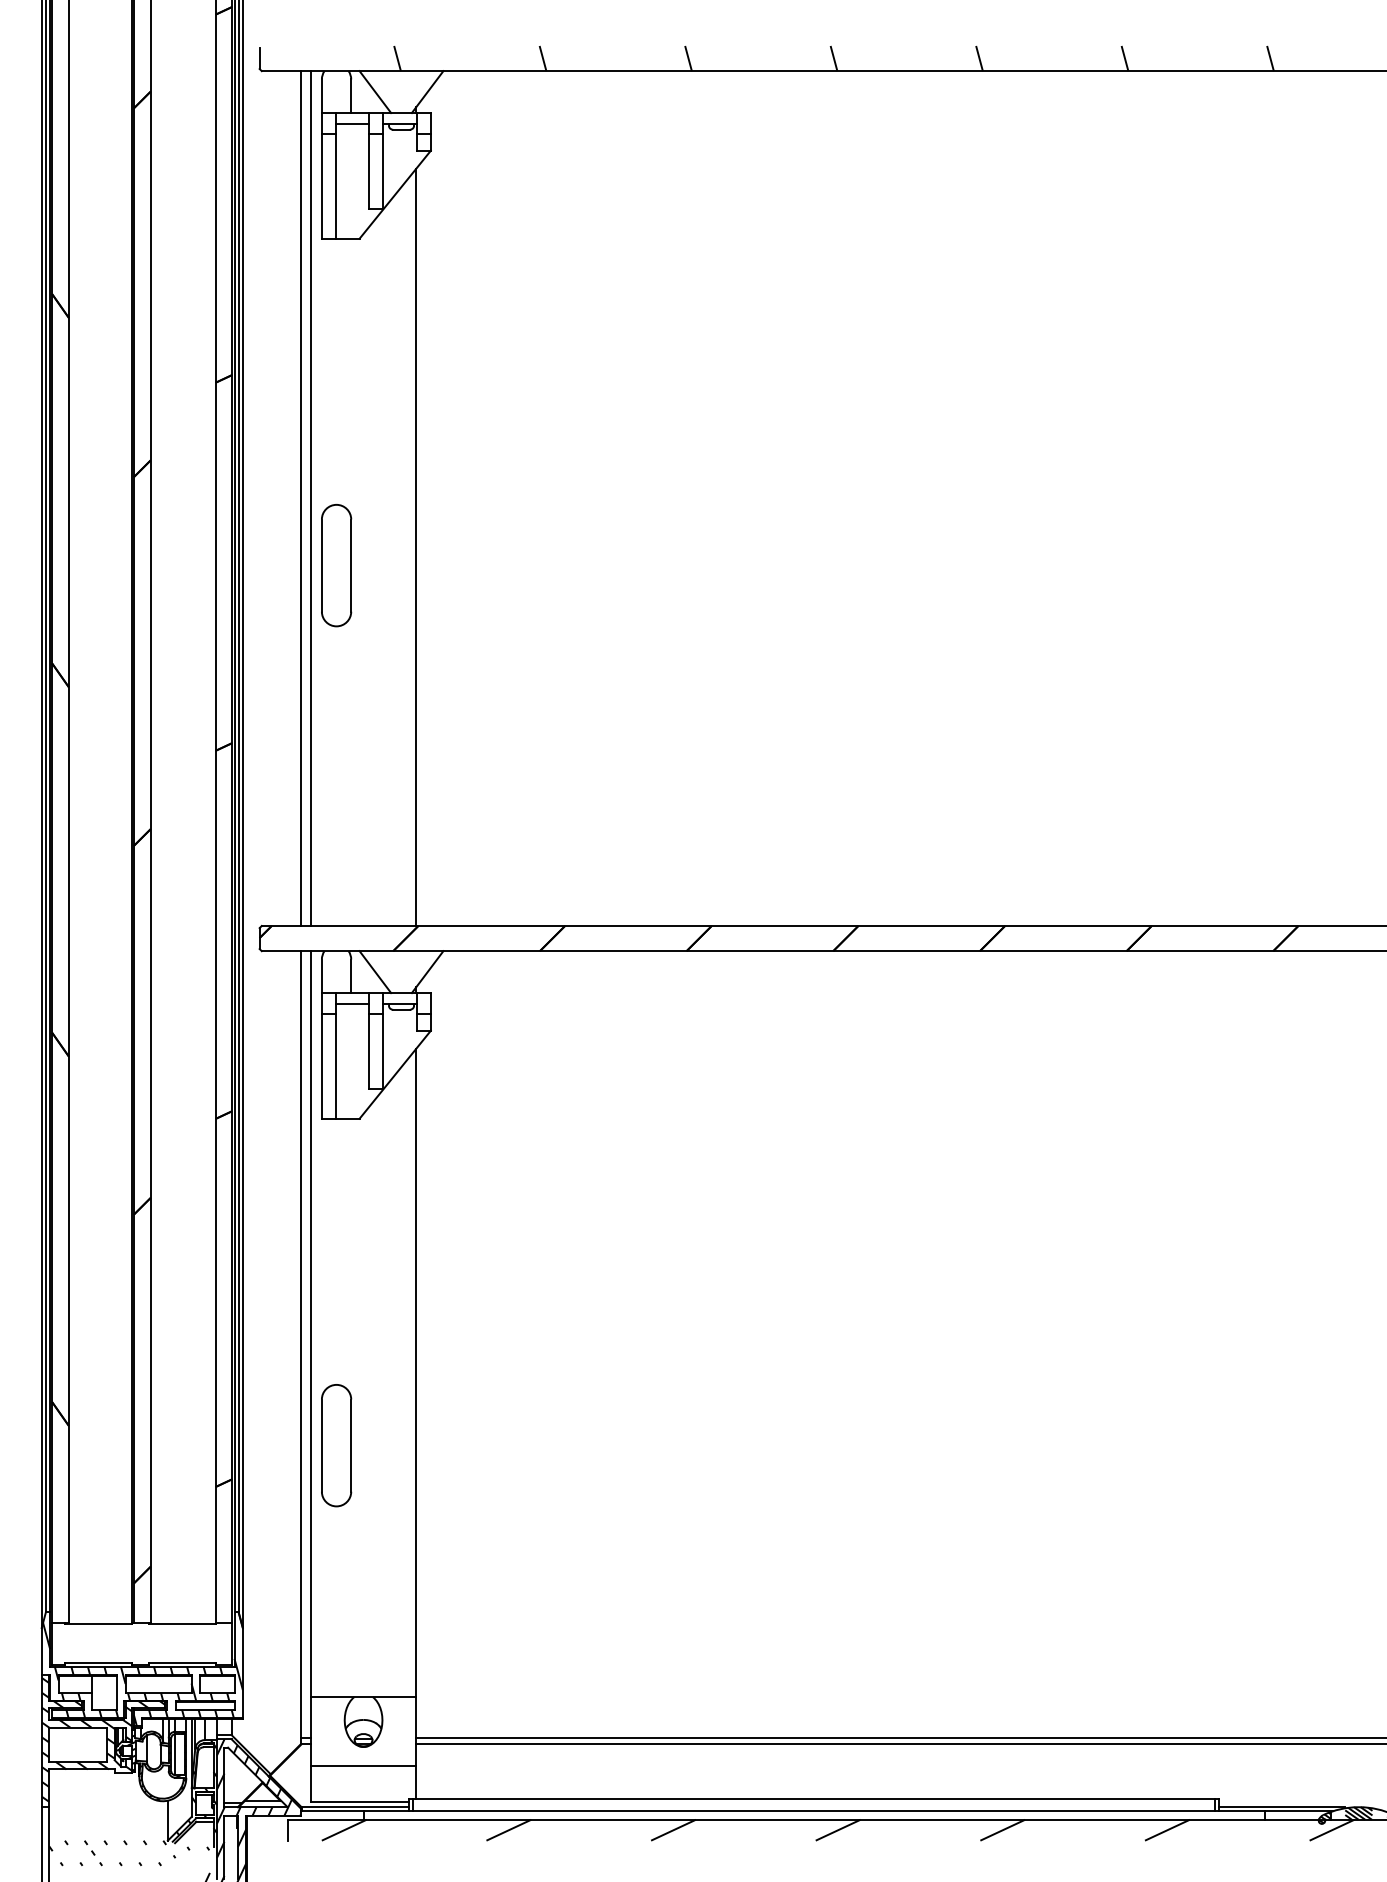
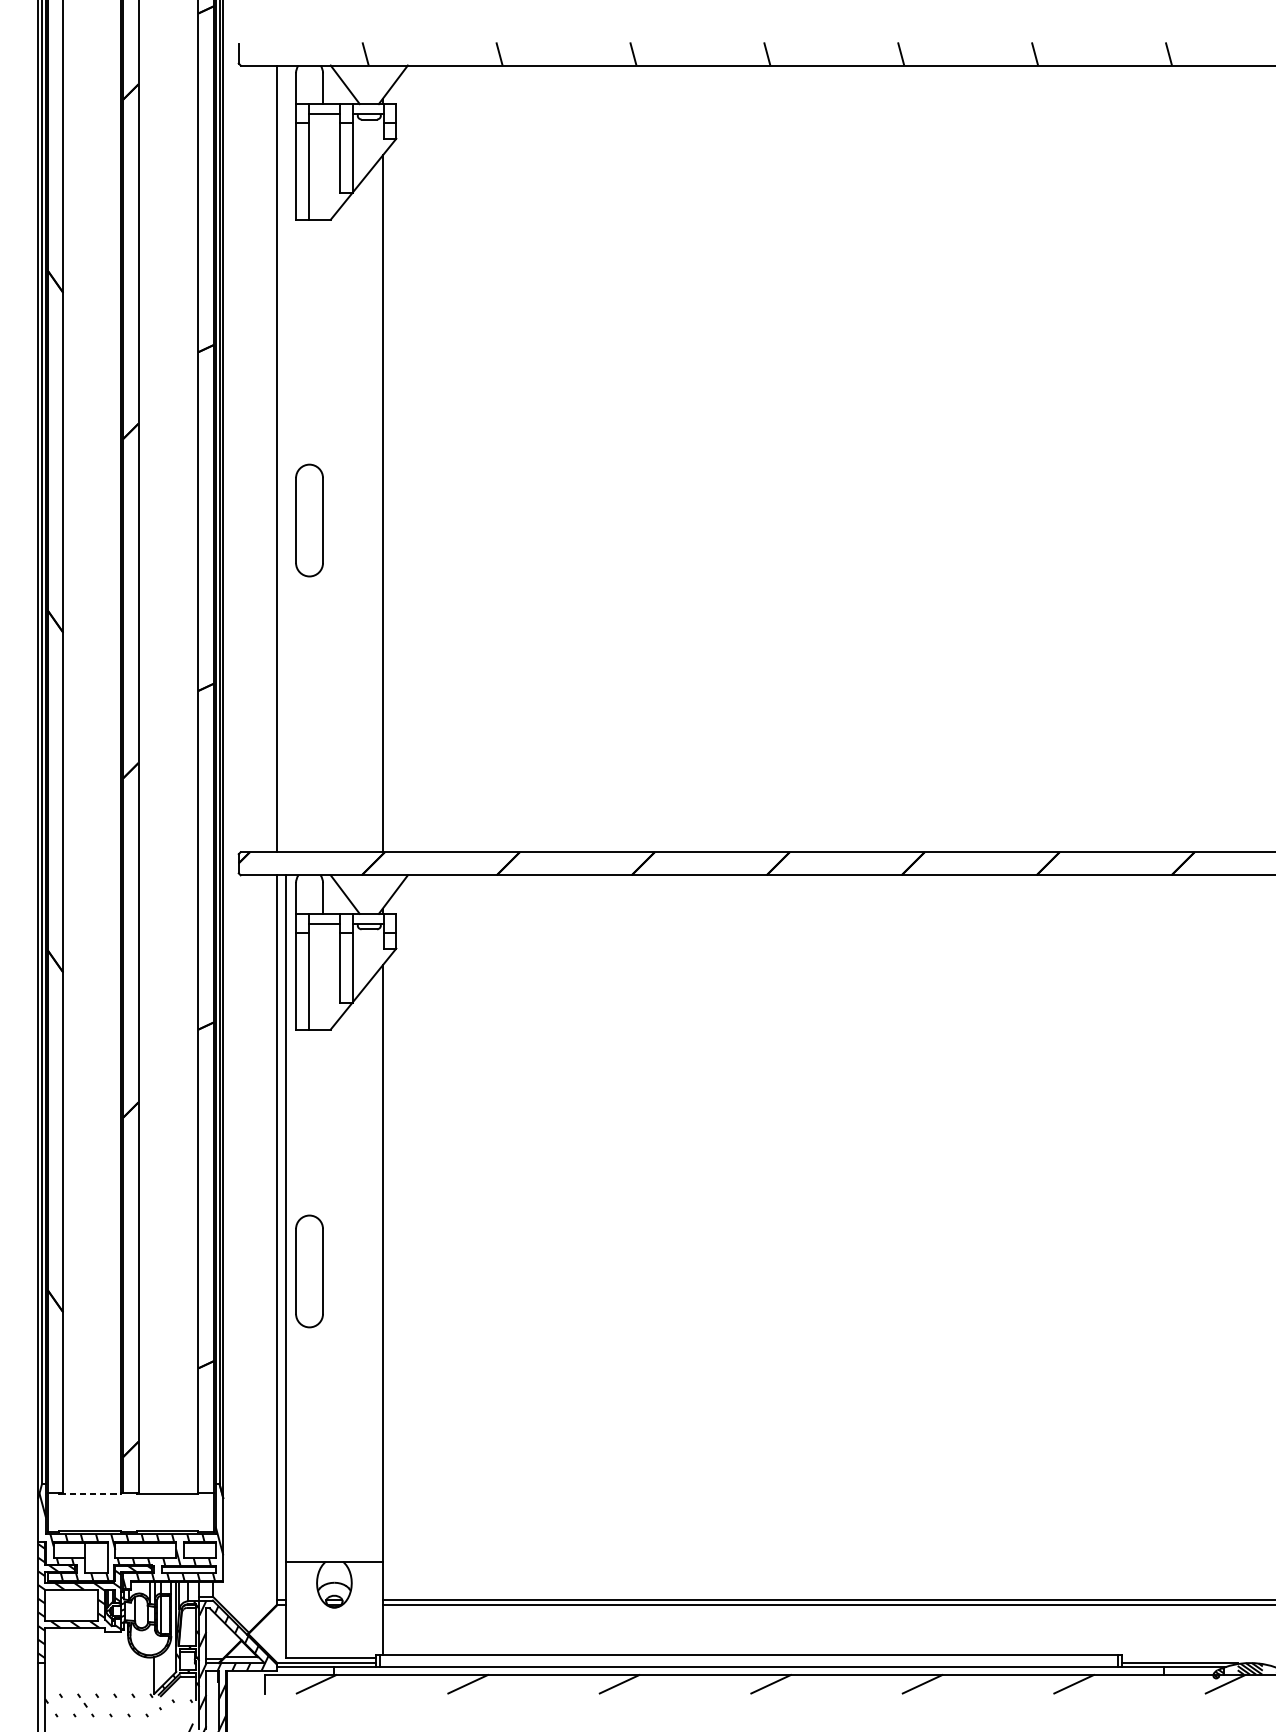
line: (311, 498) -> (286, 458), removed
part: (336, 1445) -> (309, 1271), moved
line: (98, 1623) -> (90, 1494), solid -> dashed
line: (363, 1766) -> (334, 1625), removed

